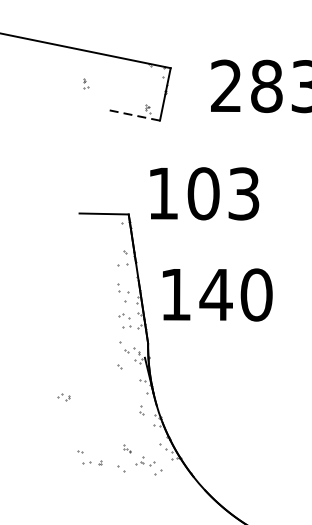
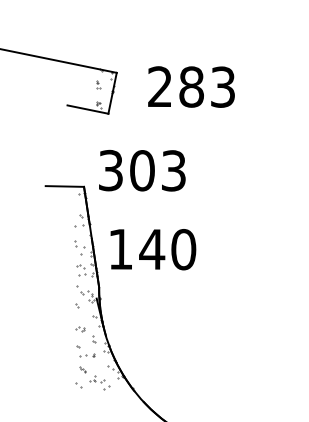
part: (85, 83) -> (98, 84), moved
line: (133, 115) -> (87, 109), dashed -> solid
text: (162, 193) -> (110, 170), 103 -> 303
part: (63, 397) -> (80, 329), moved
part: (89, 457) -> (85, 351), moved

